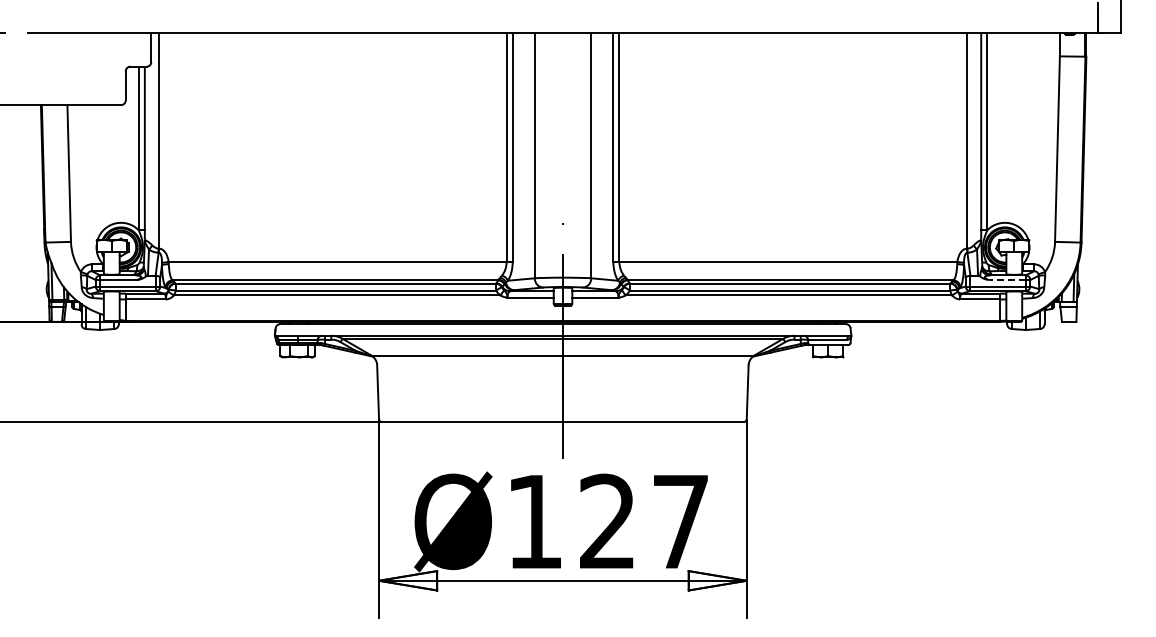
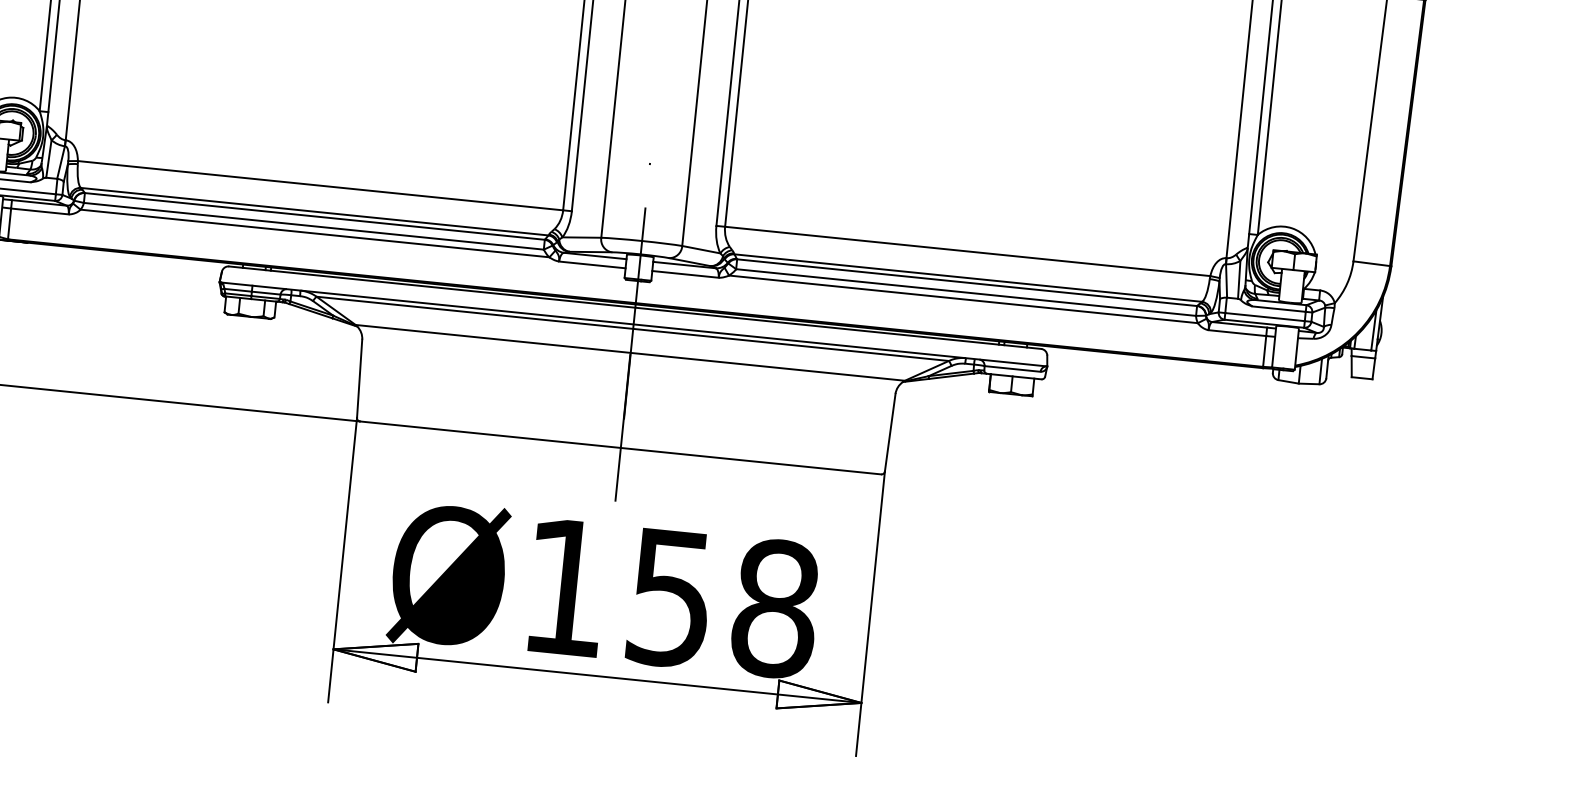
line: (1007, 280) -> (1279, 309), dashed -> solid
text: (644, 521) -> (723, 602), Ø127 -> Ø158

